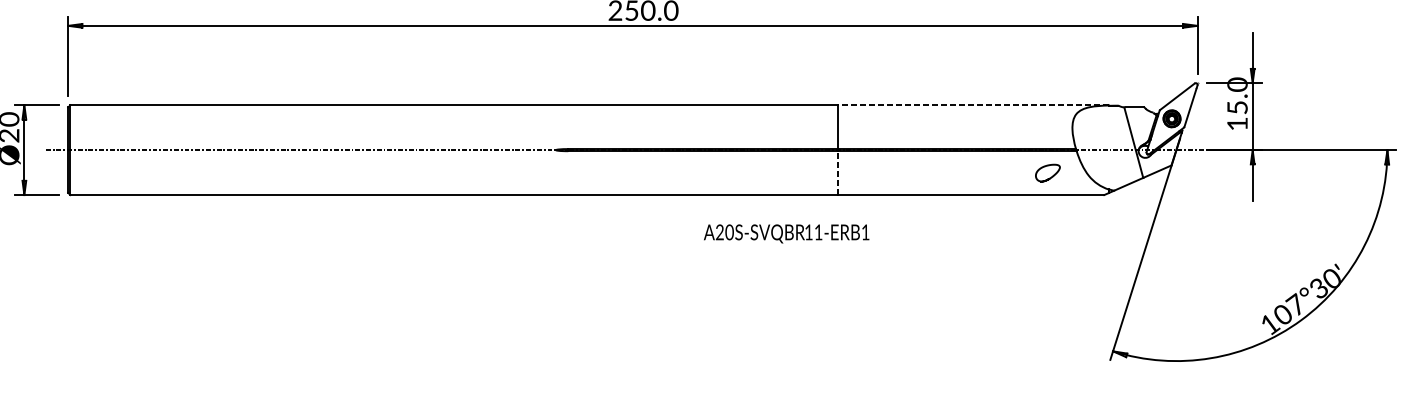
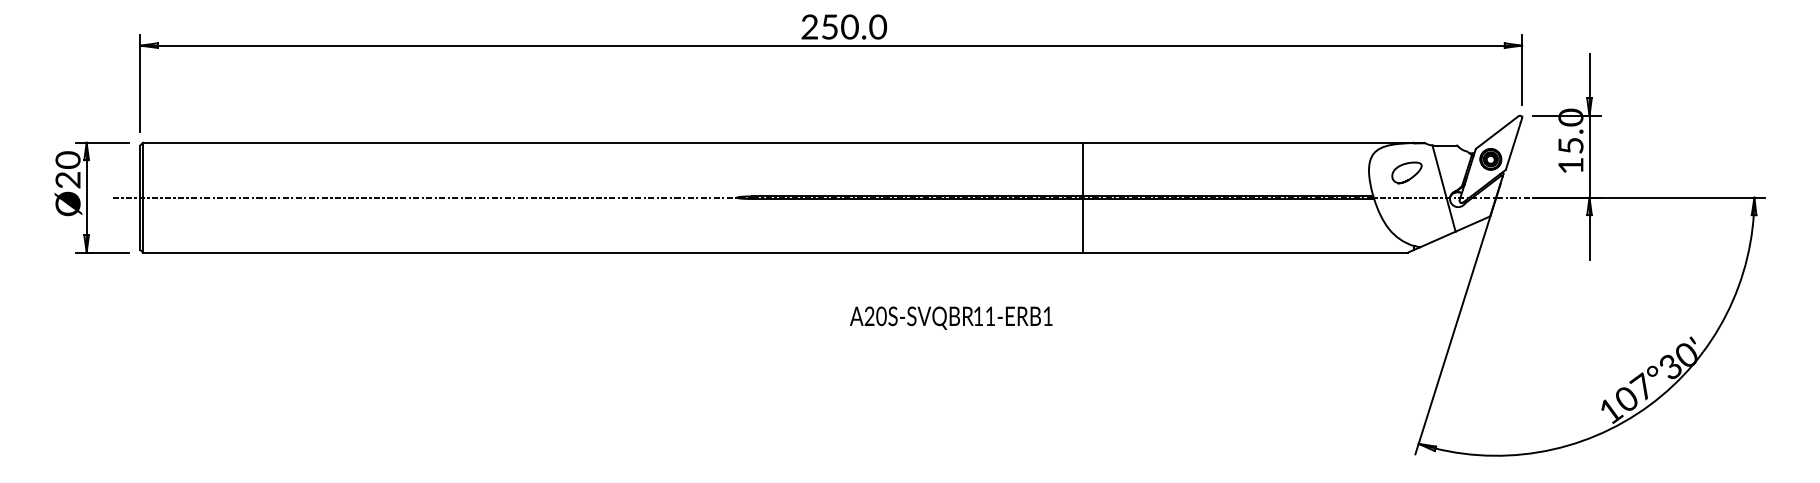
line: (973, 105) -> (1247, 142), dashed -> solid
line: (838, 172) -> (1082, 225), dashed -> solid
curve: (1049, 177) -> (1408, 178), moved
text: (786, 233) -> (951, 317), moved

